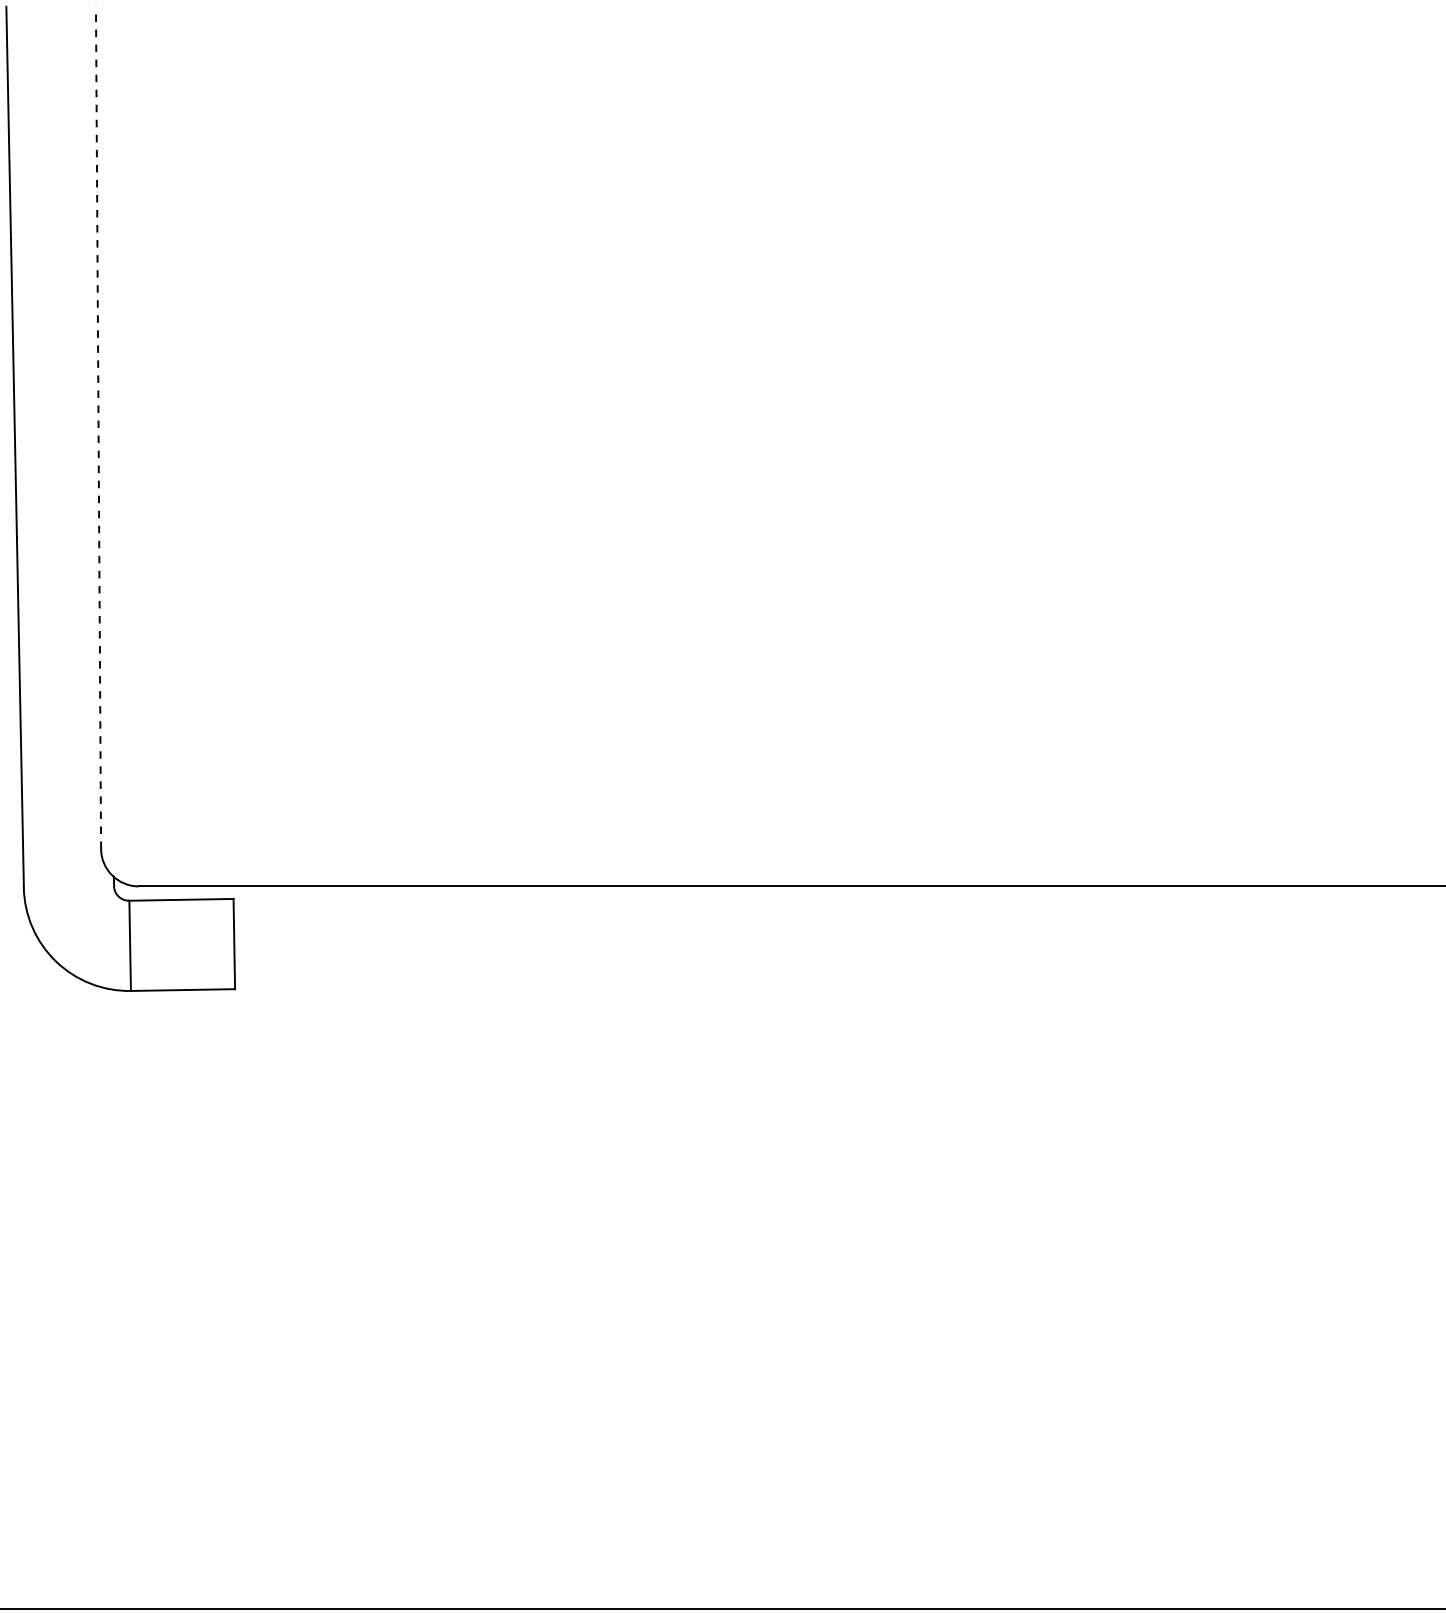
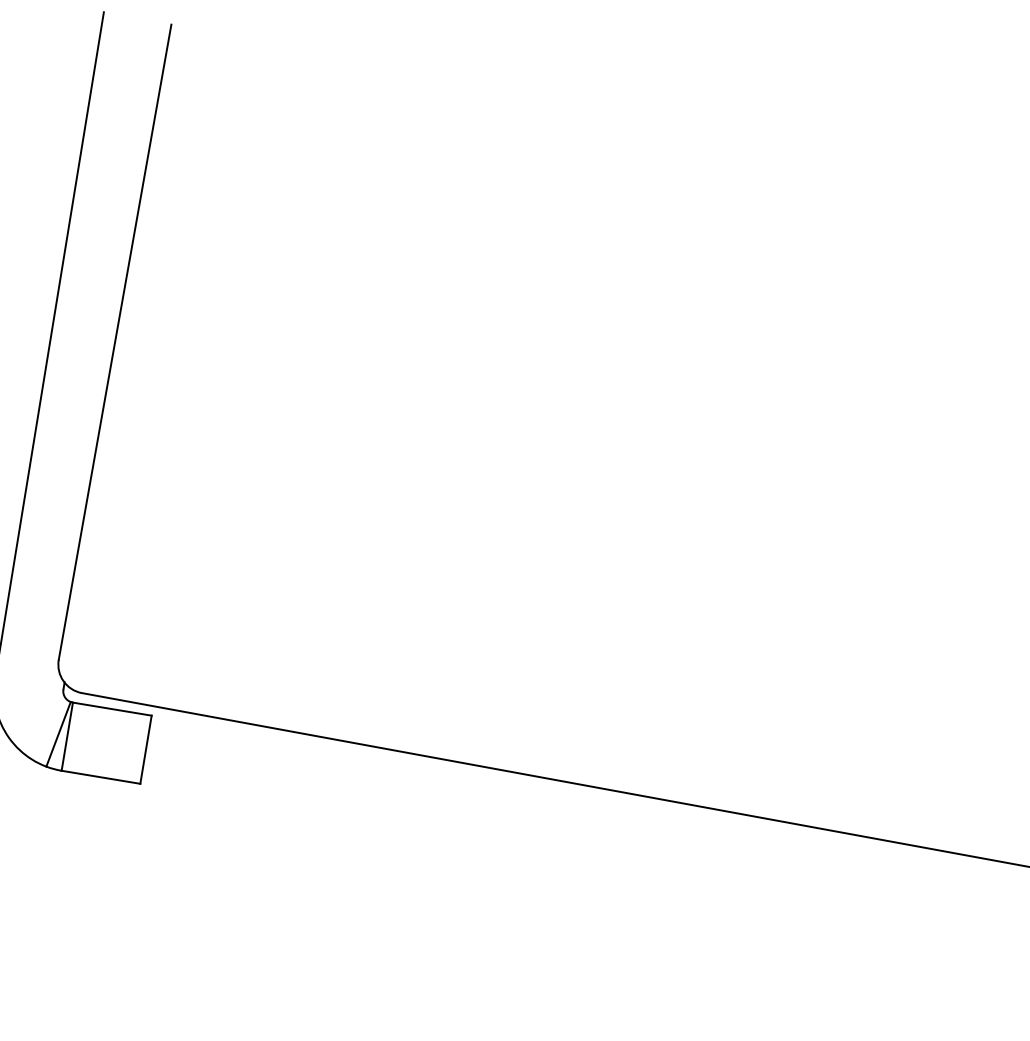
line: (98, 427) -> (115, 341), dashed -> solid
line: (118, 944) -> (58, 734), added

